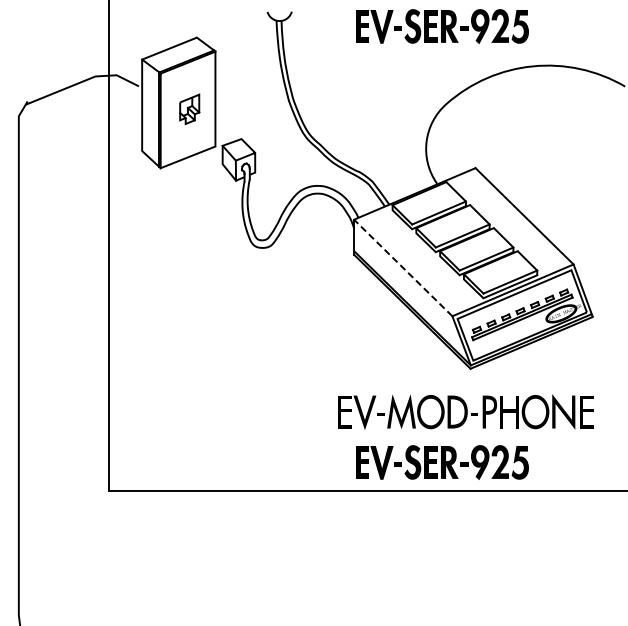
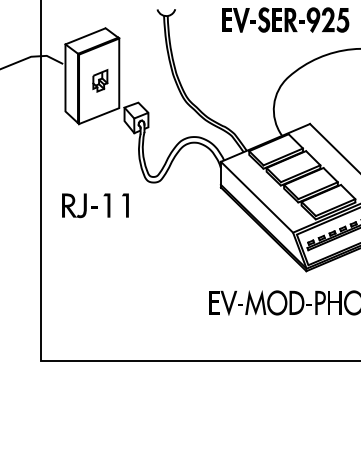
line: (403, 268) -> (257, 197), dashed -> solid
part: (182, 279) -> (95, 205), added
part: (442, 462) -> (285, 339), removed

